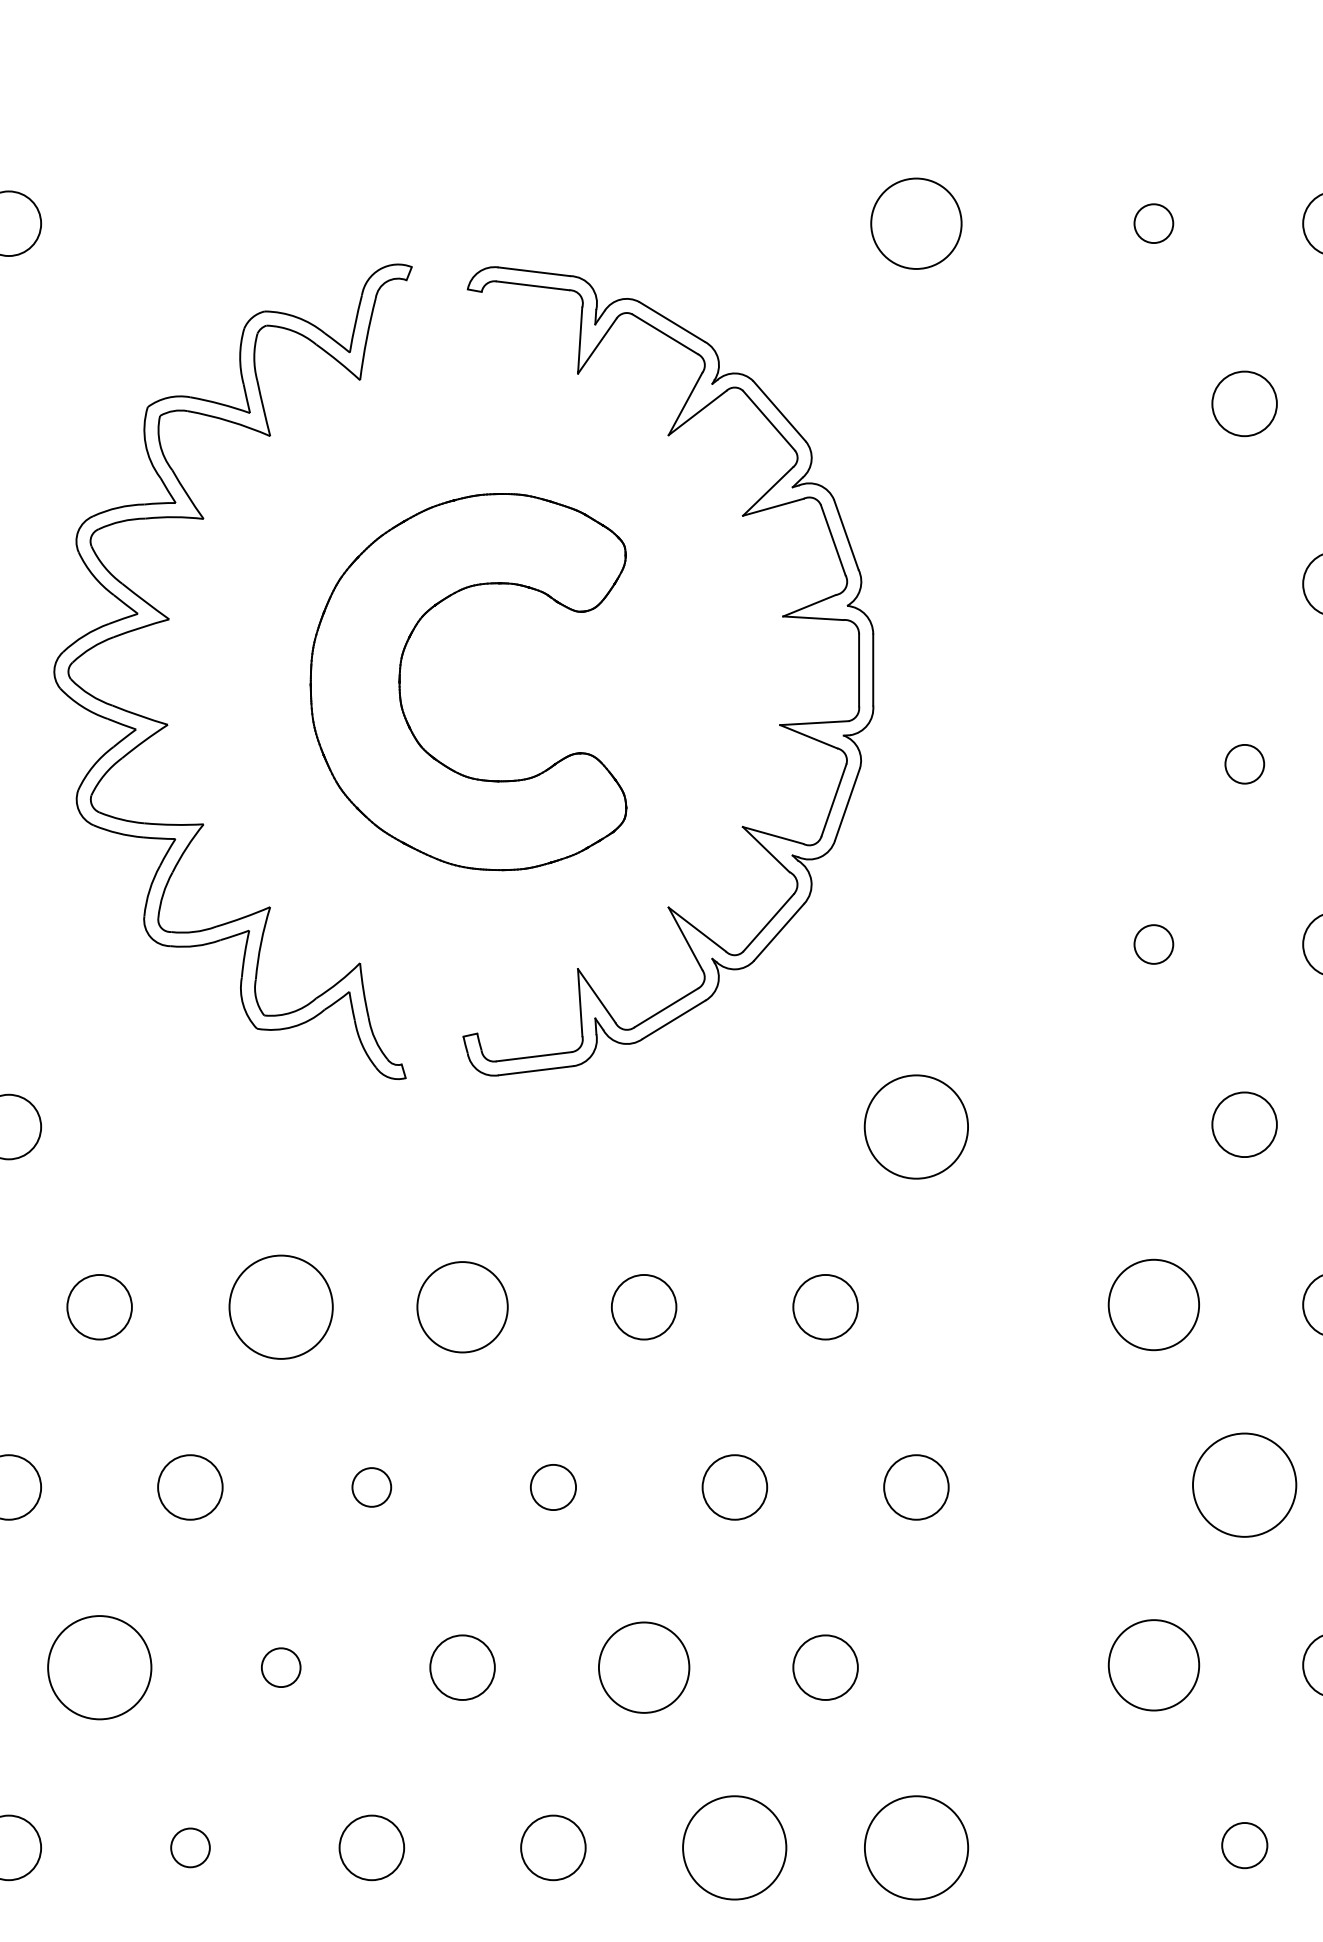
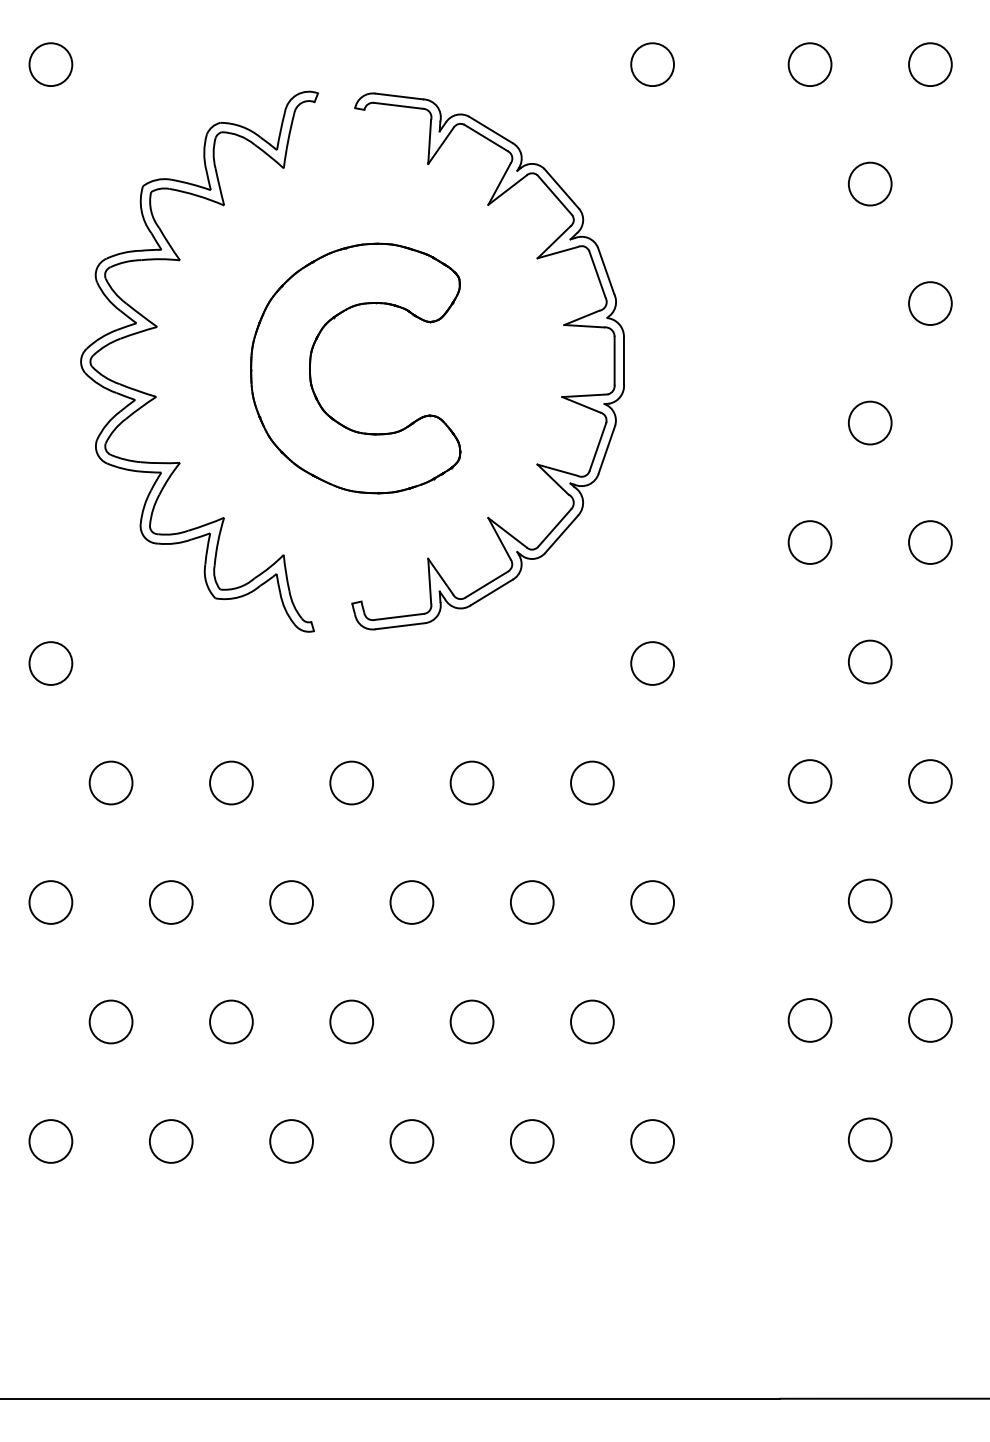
circle: (916, 223) -> (652, 64), size x0.71
circle: (1153, 223) -> (809, 64), size x1.67
circle: (1245, 763) -> (870, 422), size x1.67
circle: (1153, 944) -> (809, 542), size x1.67
circle: (916, 1126) -> (652, 663), size x0.62
circle: (1153, 1304) -> (809, 781), size x0.71
circle: (281, 1306) -> (231, 782), size x0.62
circle: (462, 1306) -> (351, 782), size x0.71
circle: (1243, 1484) -> (869, 900), size x0.62
circle: (371, 1487) -> (291, 902), size x1.67
circle: (552, 1487) -> (411, 902), size x1.43
circle: (1153, 1665) -> (809, 1020), size x0.71
circle: (98, 1666) -> (110, 1021), size x0.62
circle: (281, 1666) -> (231, 1021), size x1.67
circle: (643, 1666) -> (471, 1021), size x0.71
circle: (1245, 1844) -> (870, 1139), size x1.43
circle: (190, 1847) -> (171, 1141), size x1.67
circle: (735, 1847) -> (532, 1141), size x0.62
circle: (916, 1847) -> (652, 1141), size x0.62

